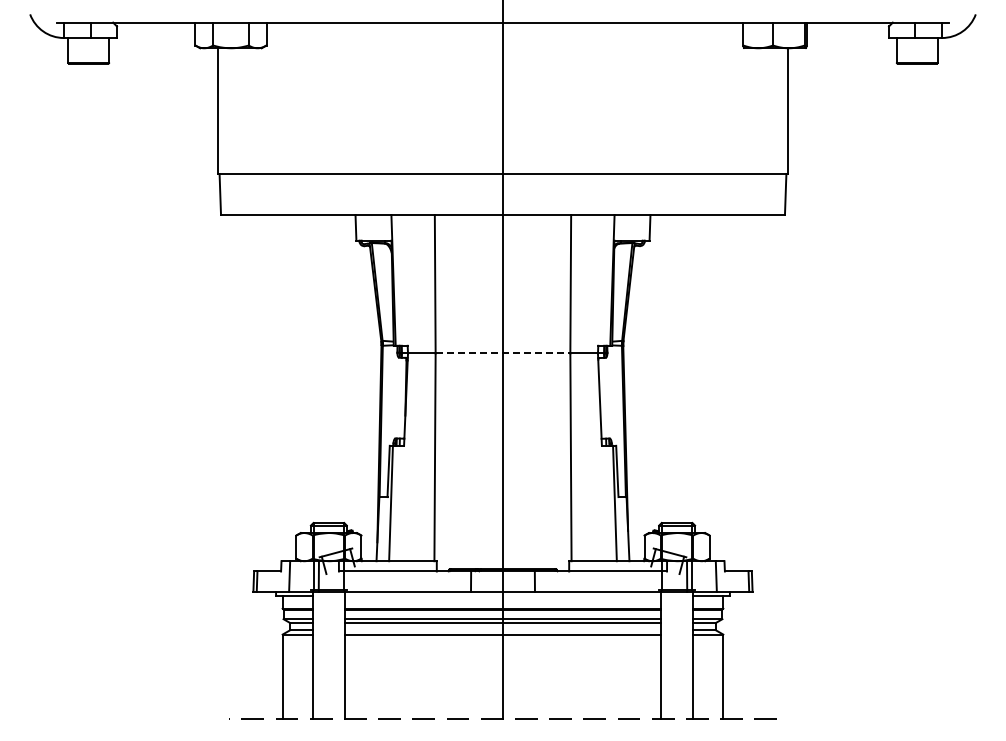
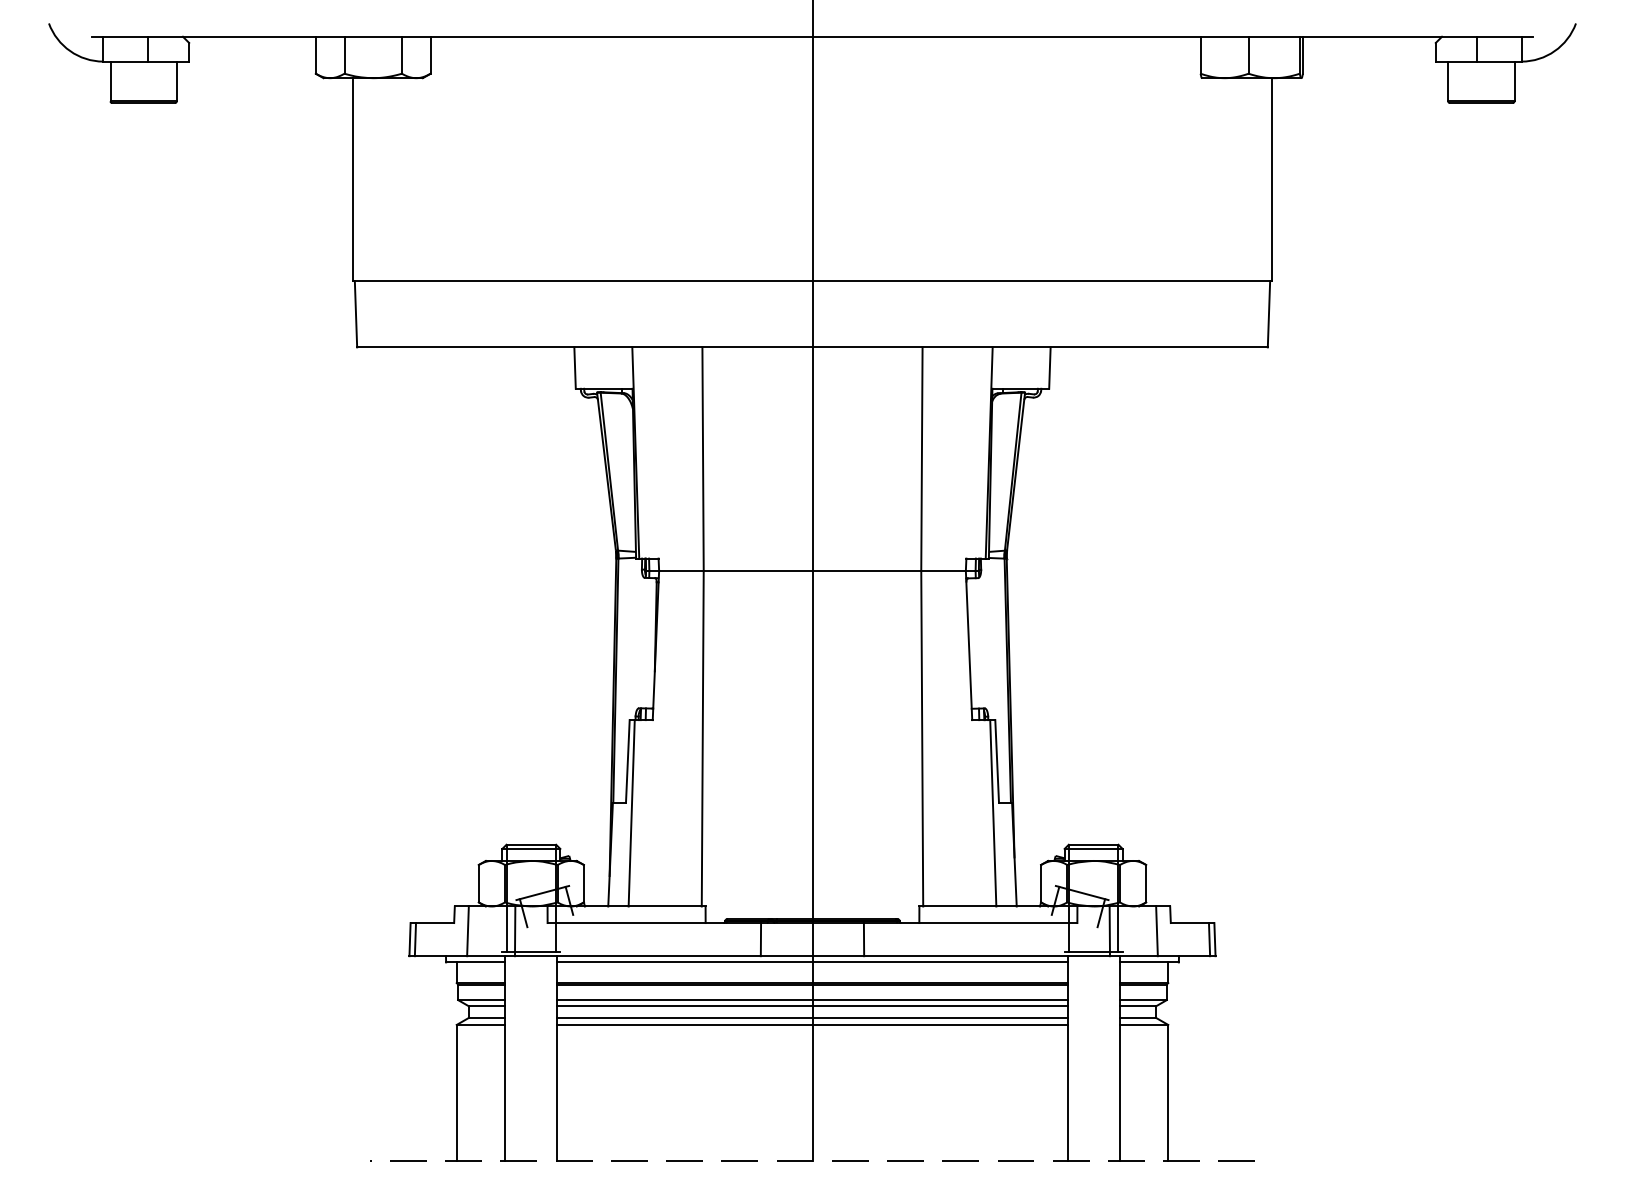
line: (503, 353) -> (813, 571), dashed -> solid
line: (502, 595) -> (811, 961), added
line: (502, 630) -> (811, 1018), added

